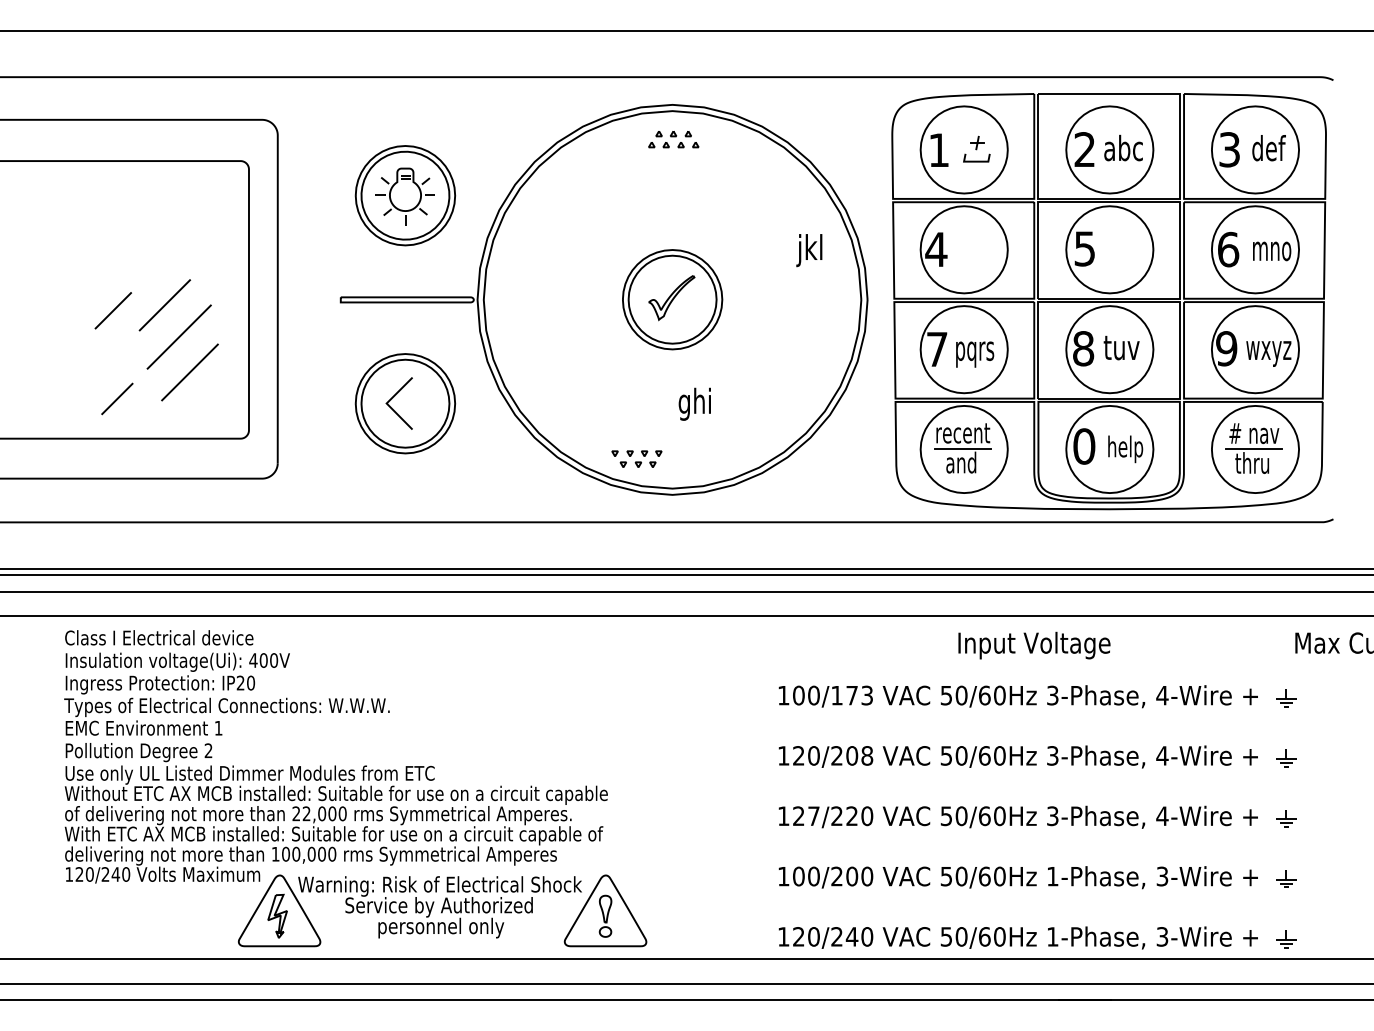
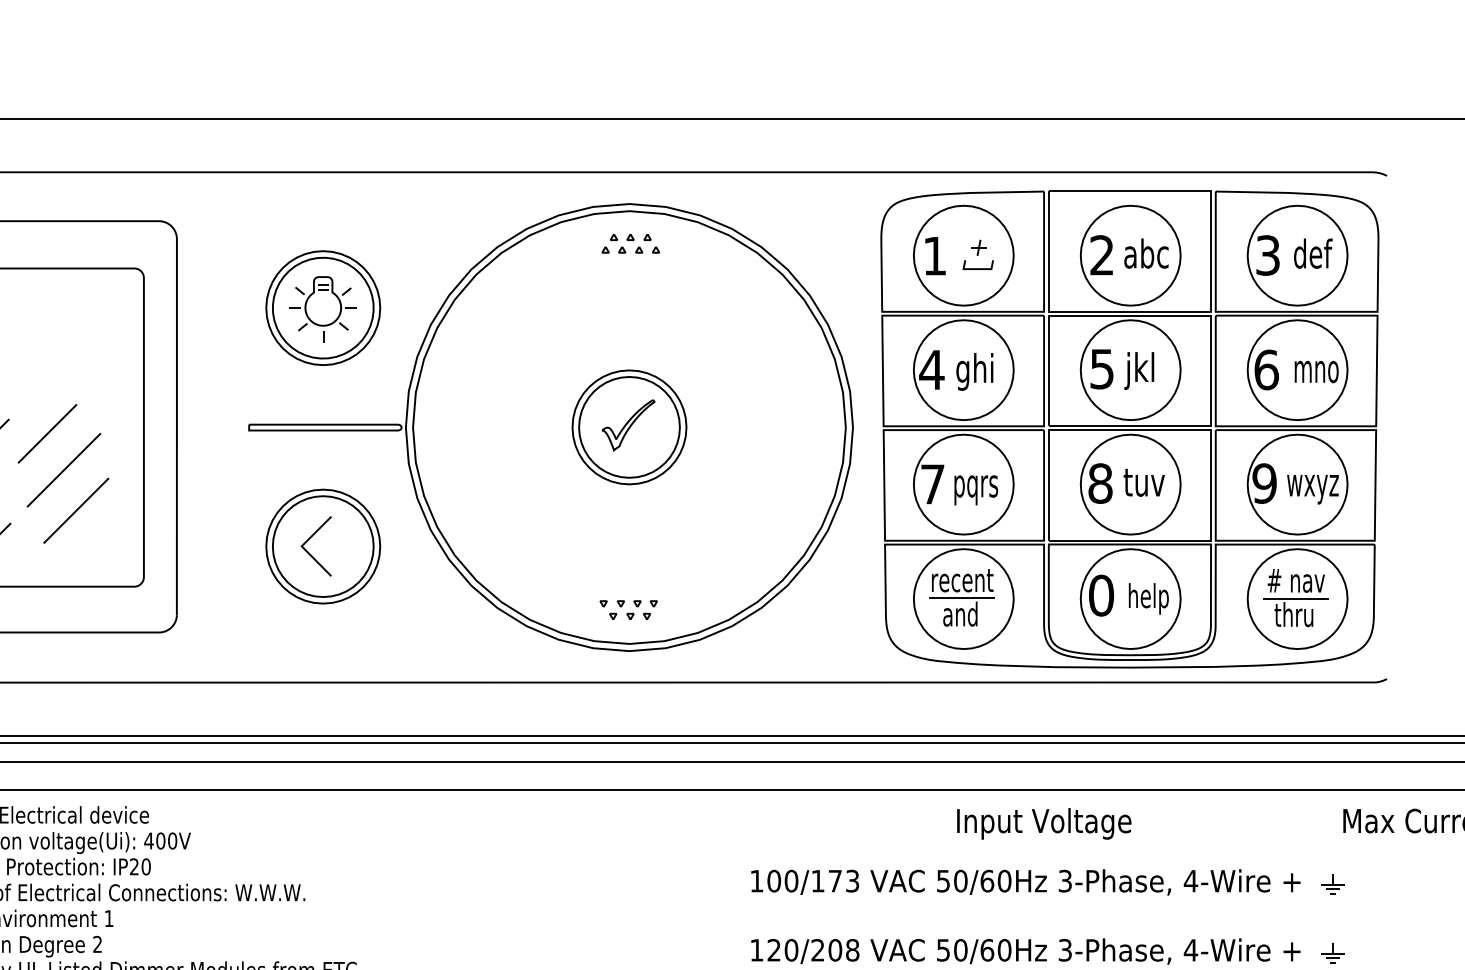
text: (809, 250) -> (1139, 370), moved
text: (694, 403) -> (974, 370), moved
part: (636, 458) -> (628, 609), moved

